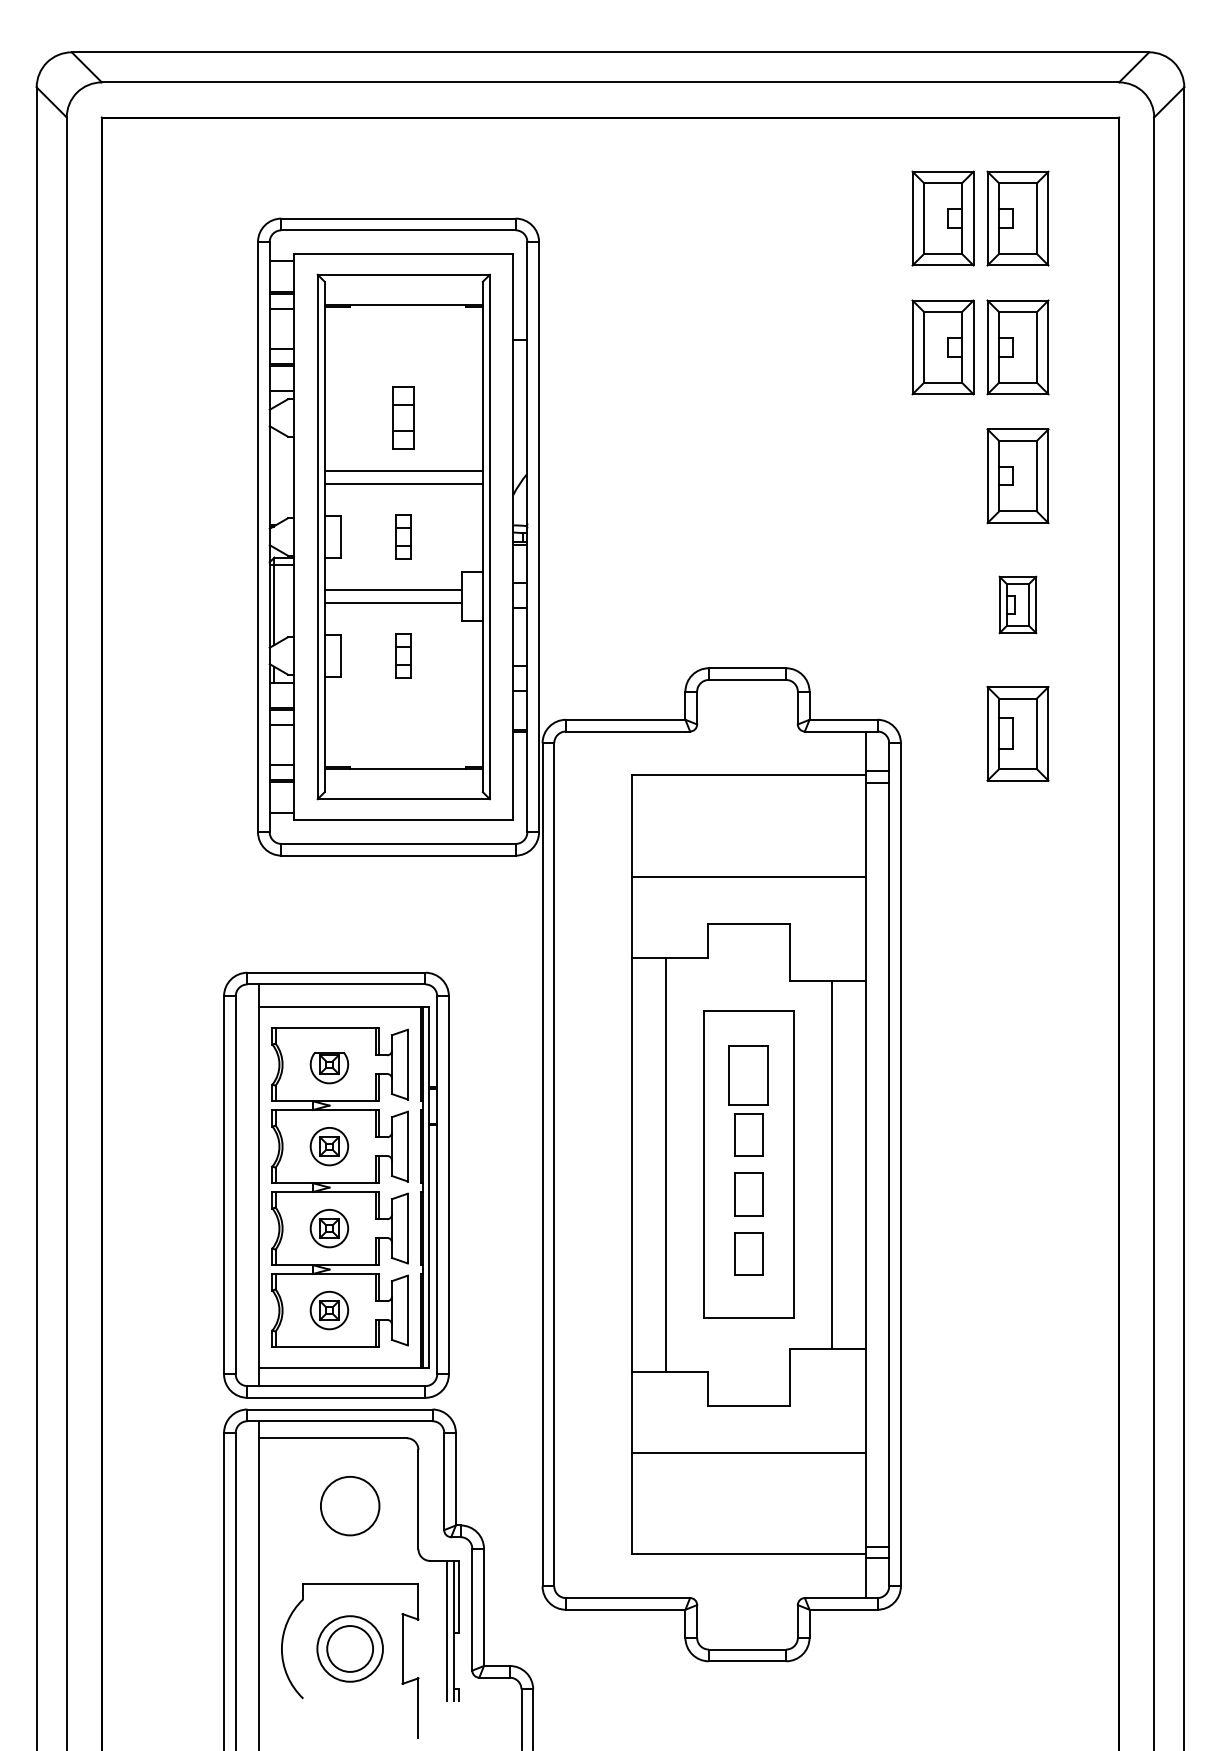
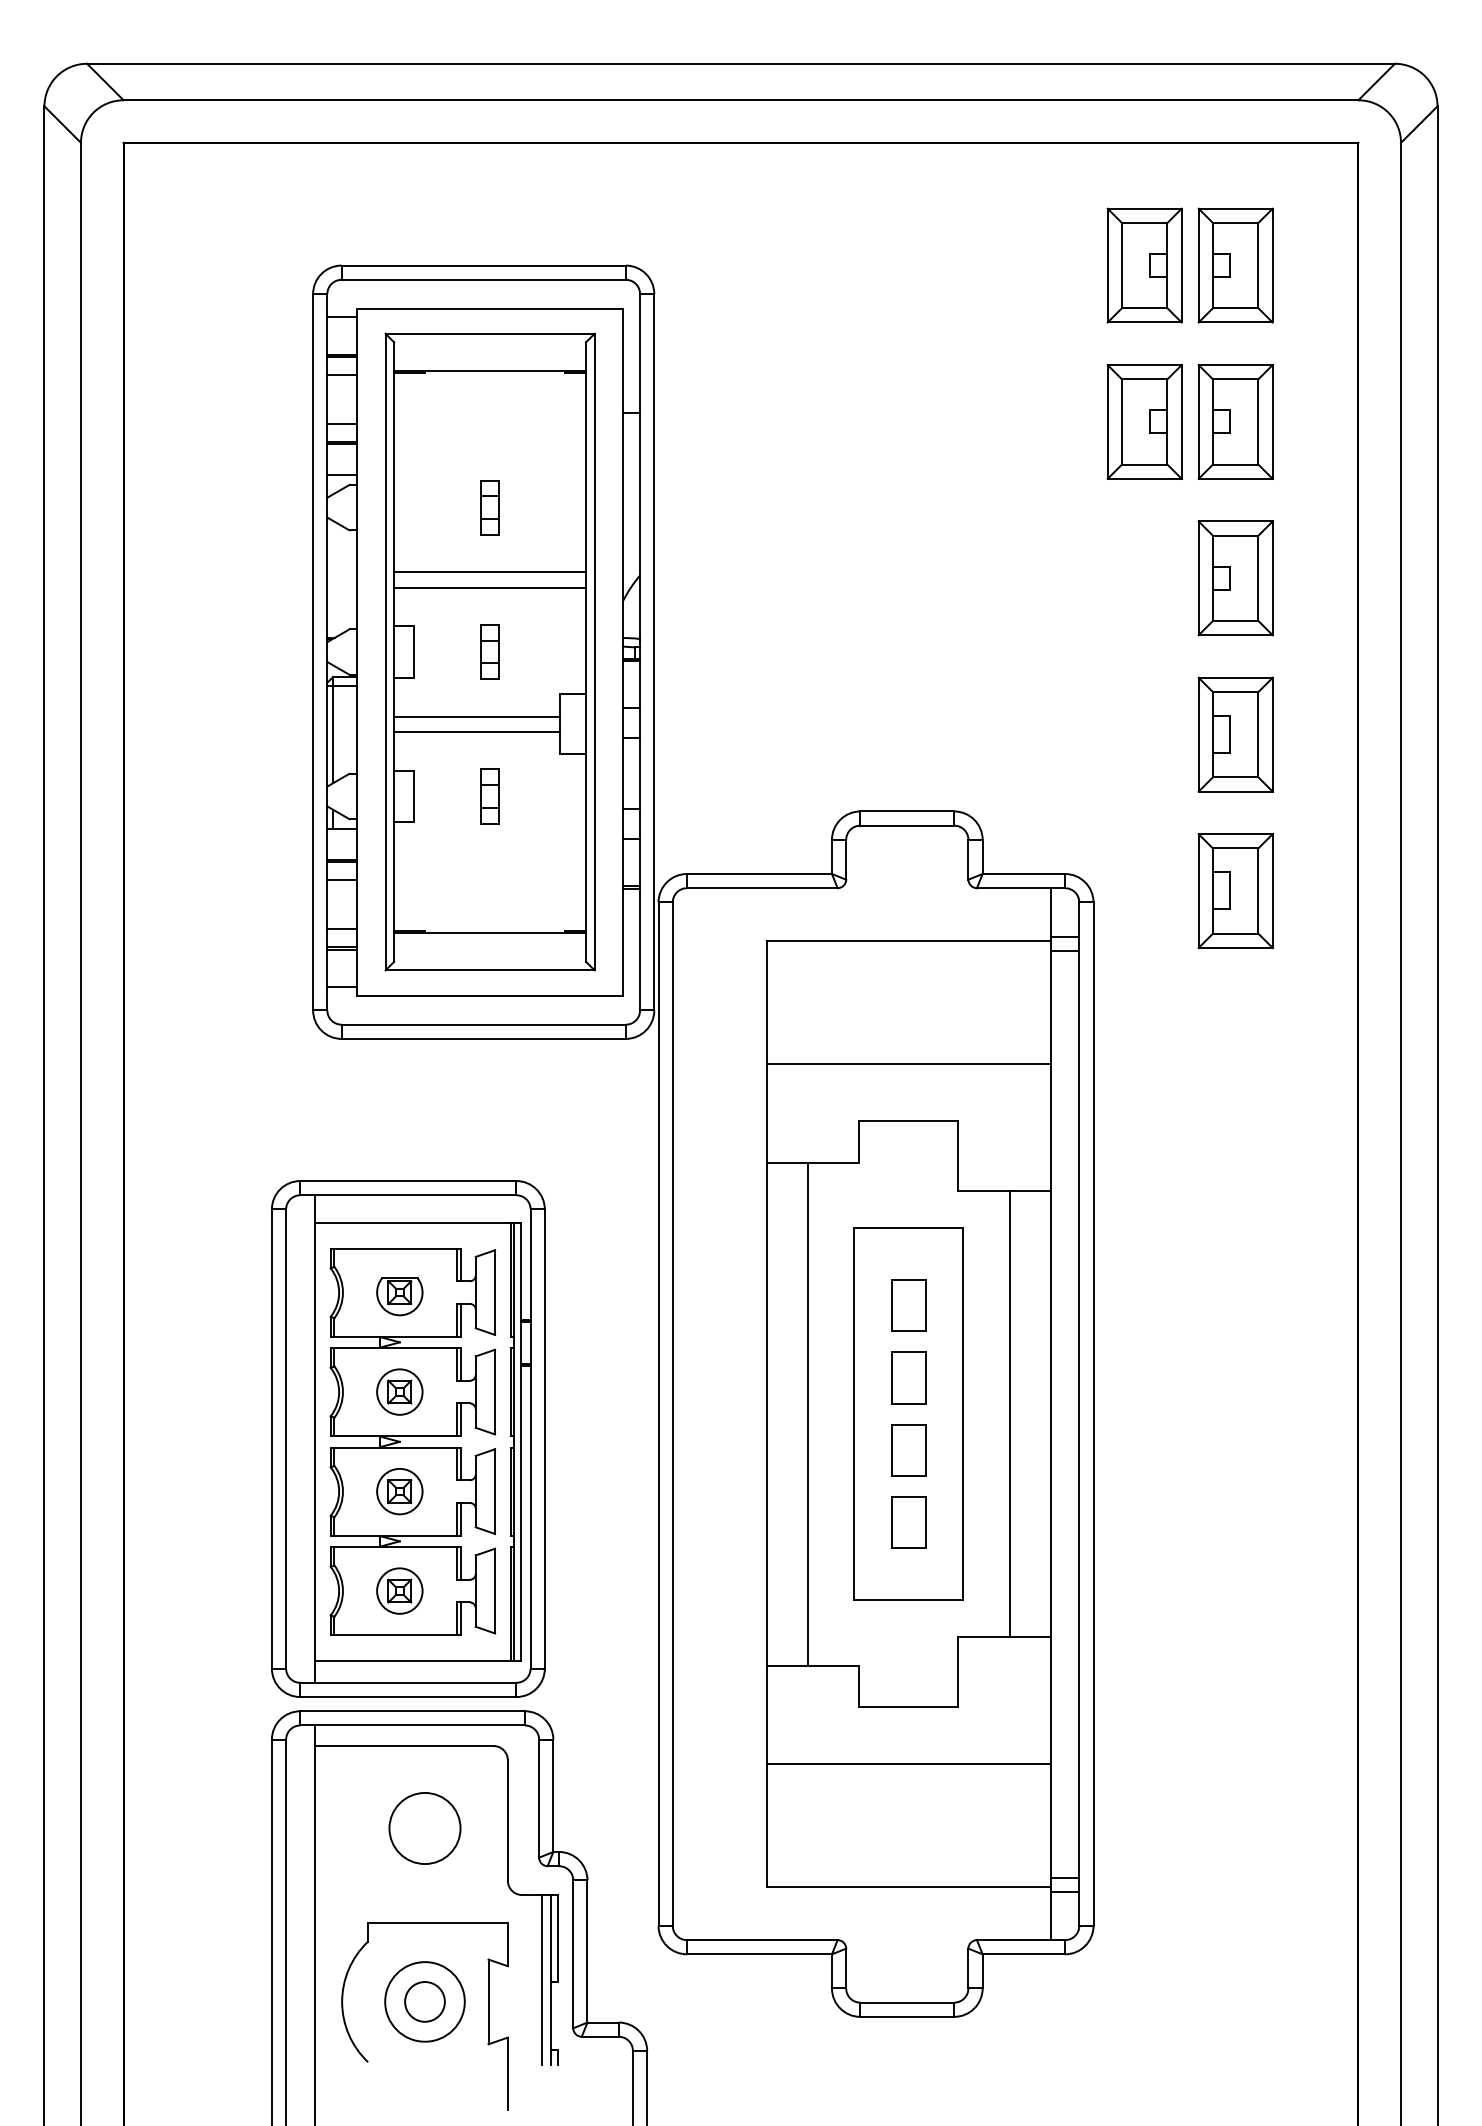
part: (403, 417) -> (489, 507), size x0.71
part: (1017, 604) -> (1235, 734), size x1.67
part: (748, 1075) -> (908, 1305), size x0.71
circle: (349, 1648) -> (424, 2001), size x0.71

